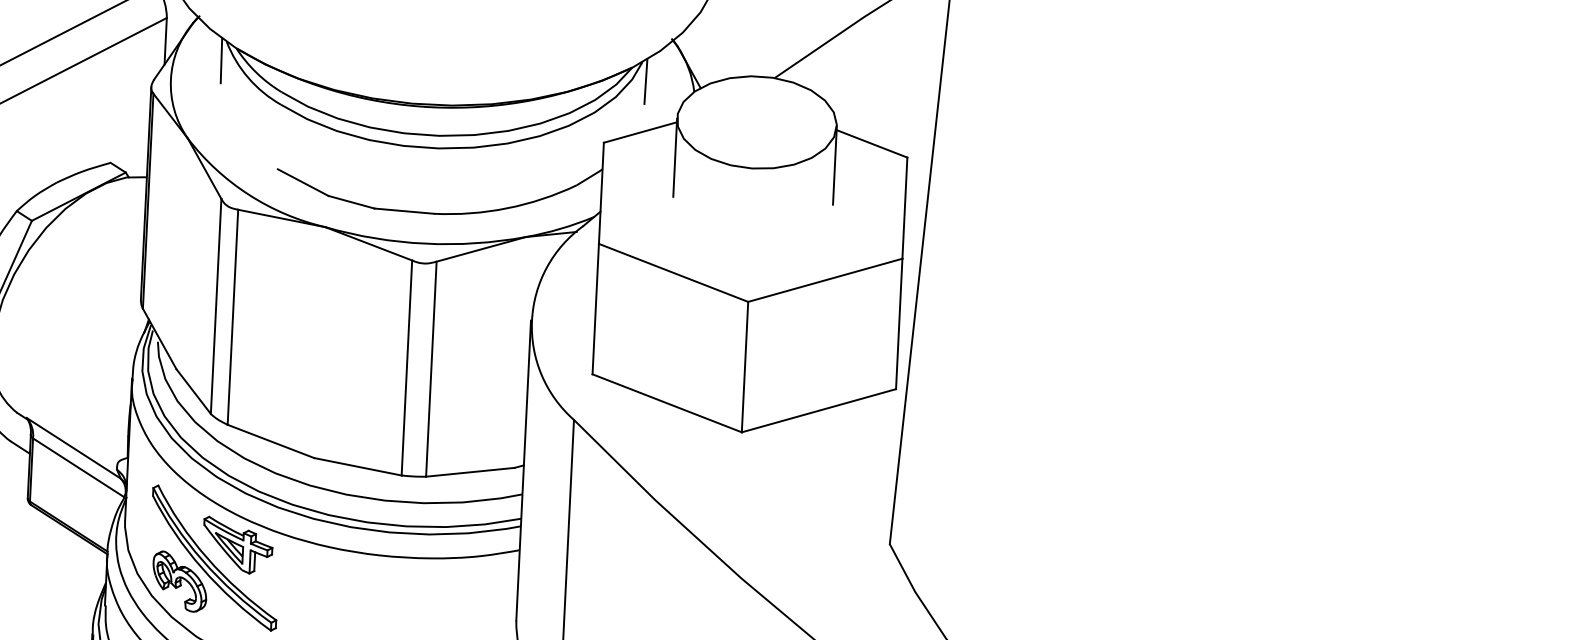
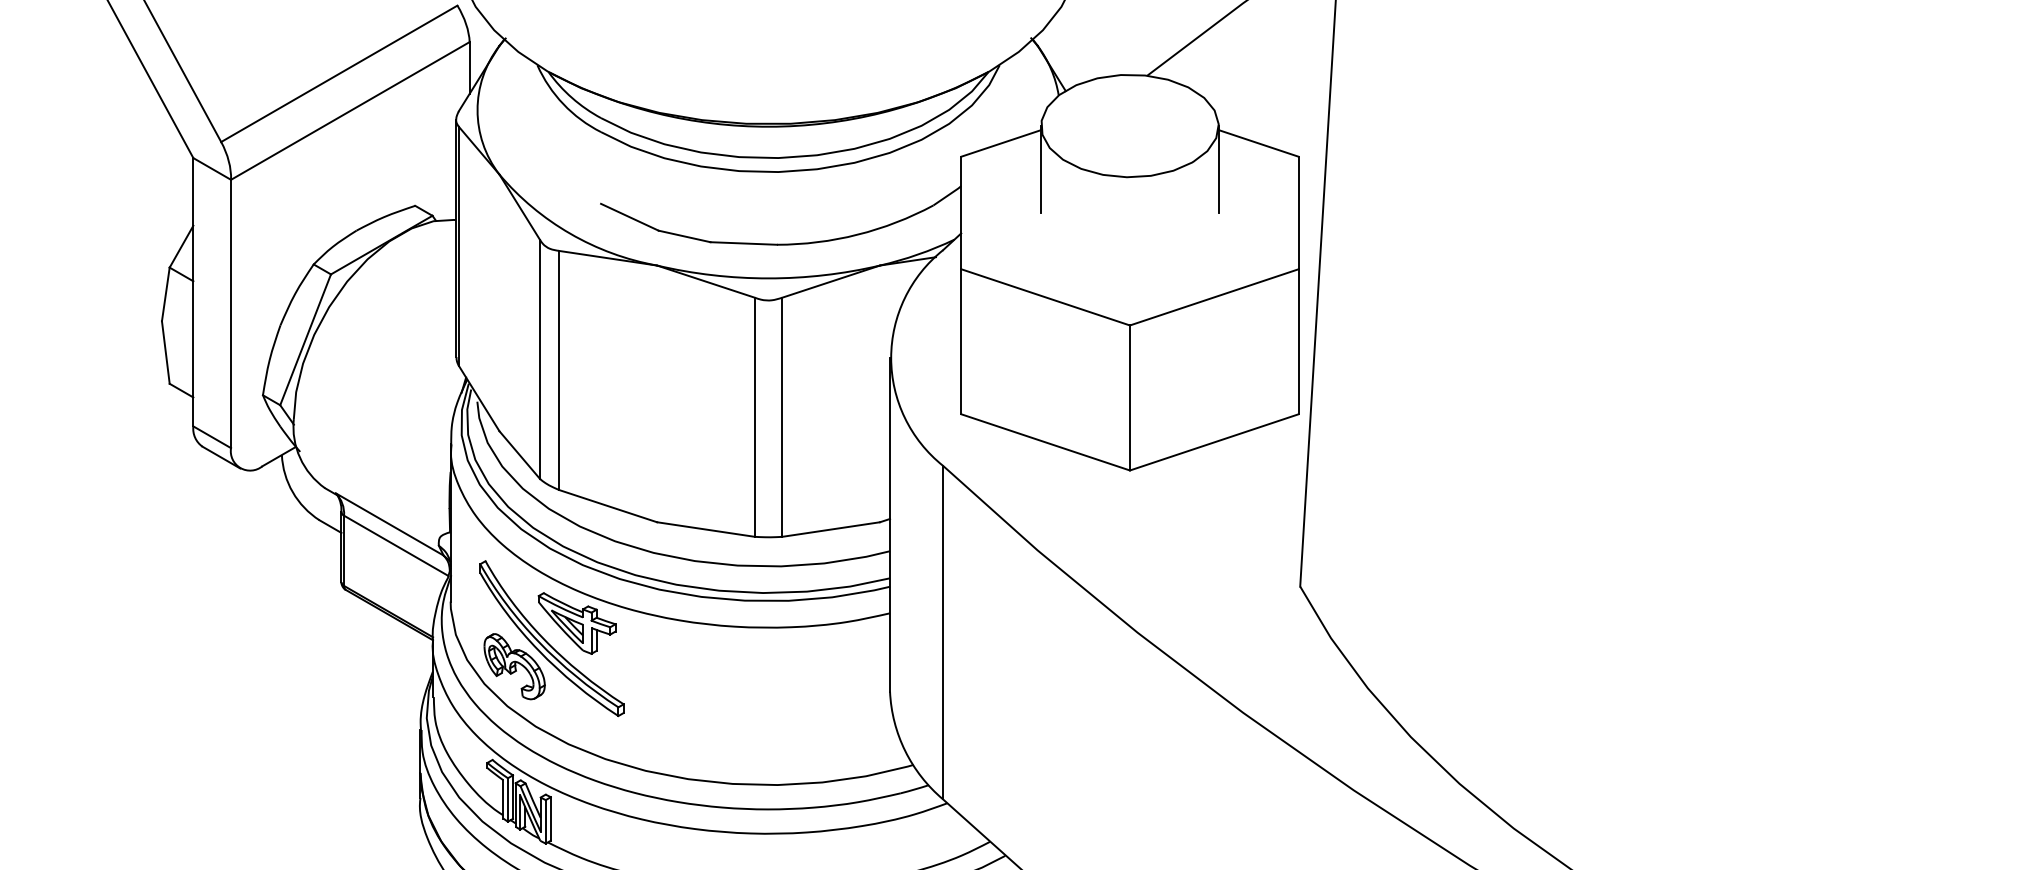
line: (221, 60) -> (532, 86), removed
line: (645, 81) -> (1004, 86), removed

